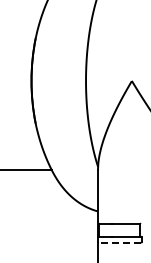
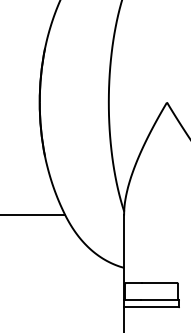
line: (119, 242) -> (151, 307), dashed -> solid

